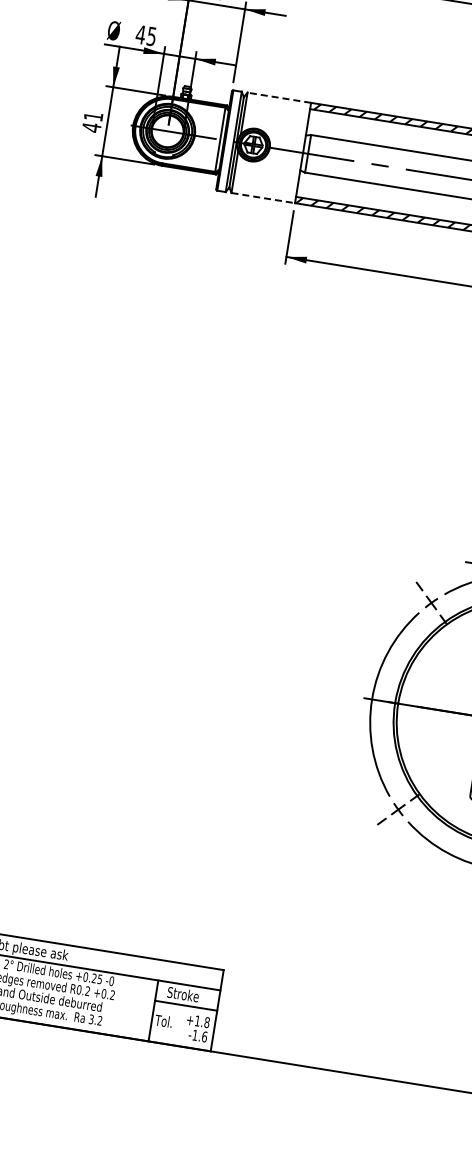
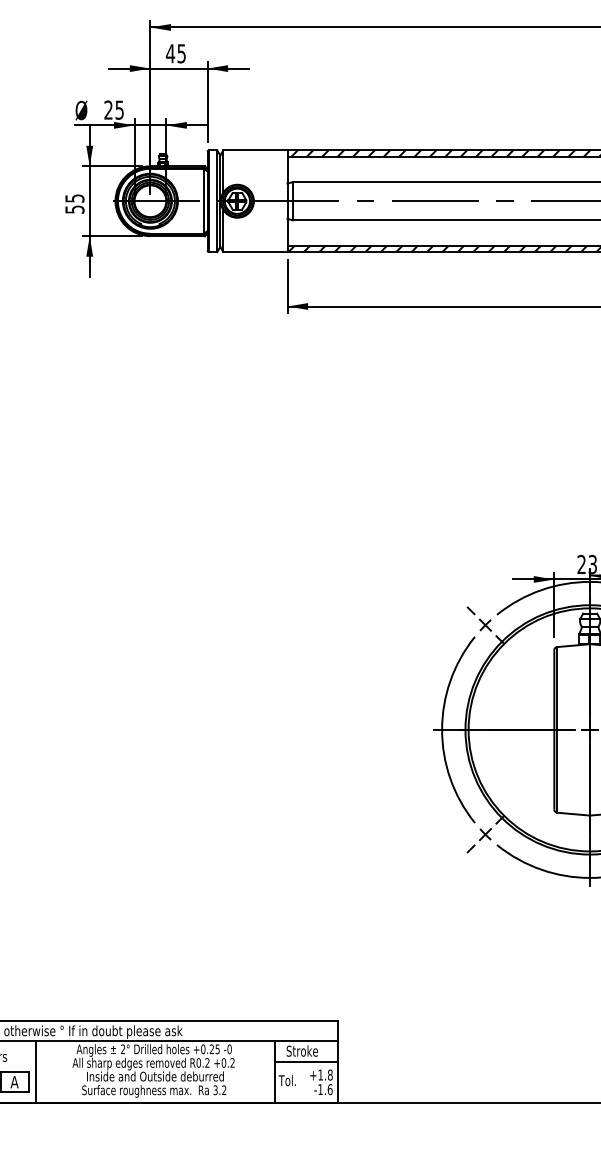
text: (140, 34) -> (108, 109), 45 -> 25
line: (278, 97) -> (254, 150), dashed -> solid
text: (92, 122) -> (74, 204), 41 -> 55
line: (263, 198) -> (255, 252), dashed -> solid

